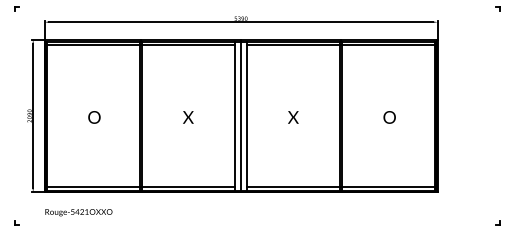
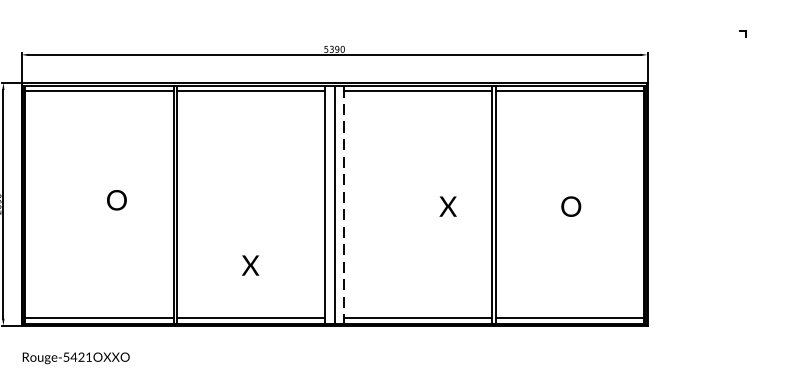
line: (247, 116) -> (344, 205), solid -> dashed
text: (94, 117) -> (117, 200), moved
text: (188, 117) -> (250, 265), moved
text: (293, 117) -> (448, 206), moved

